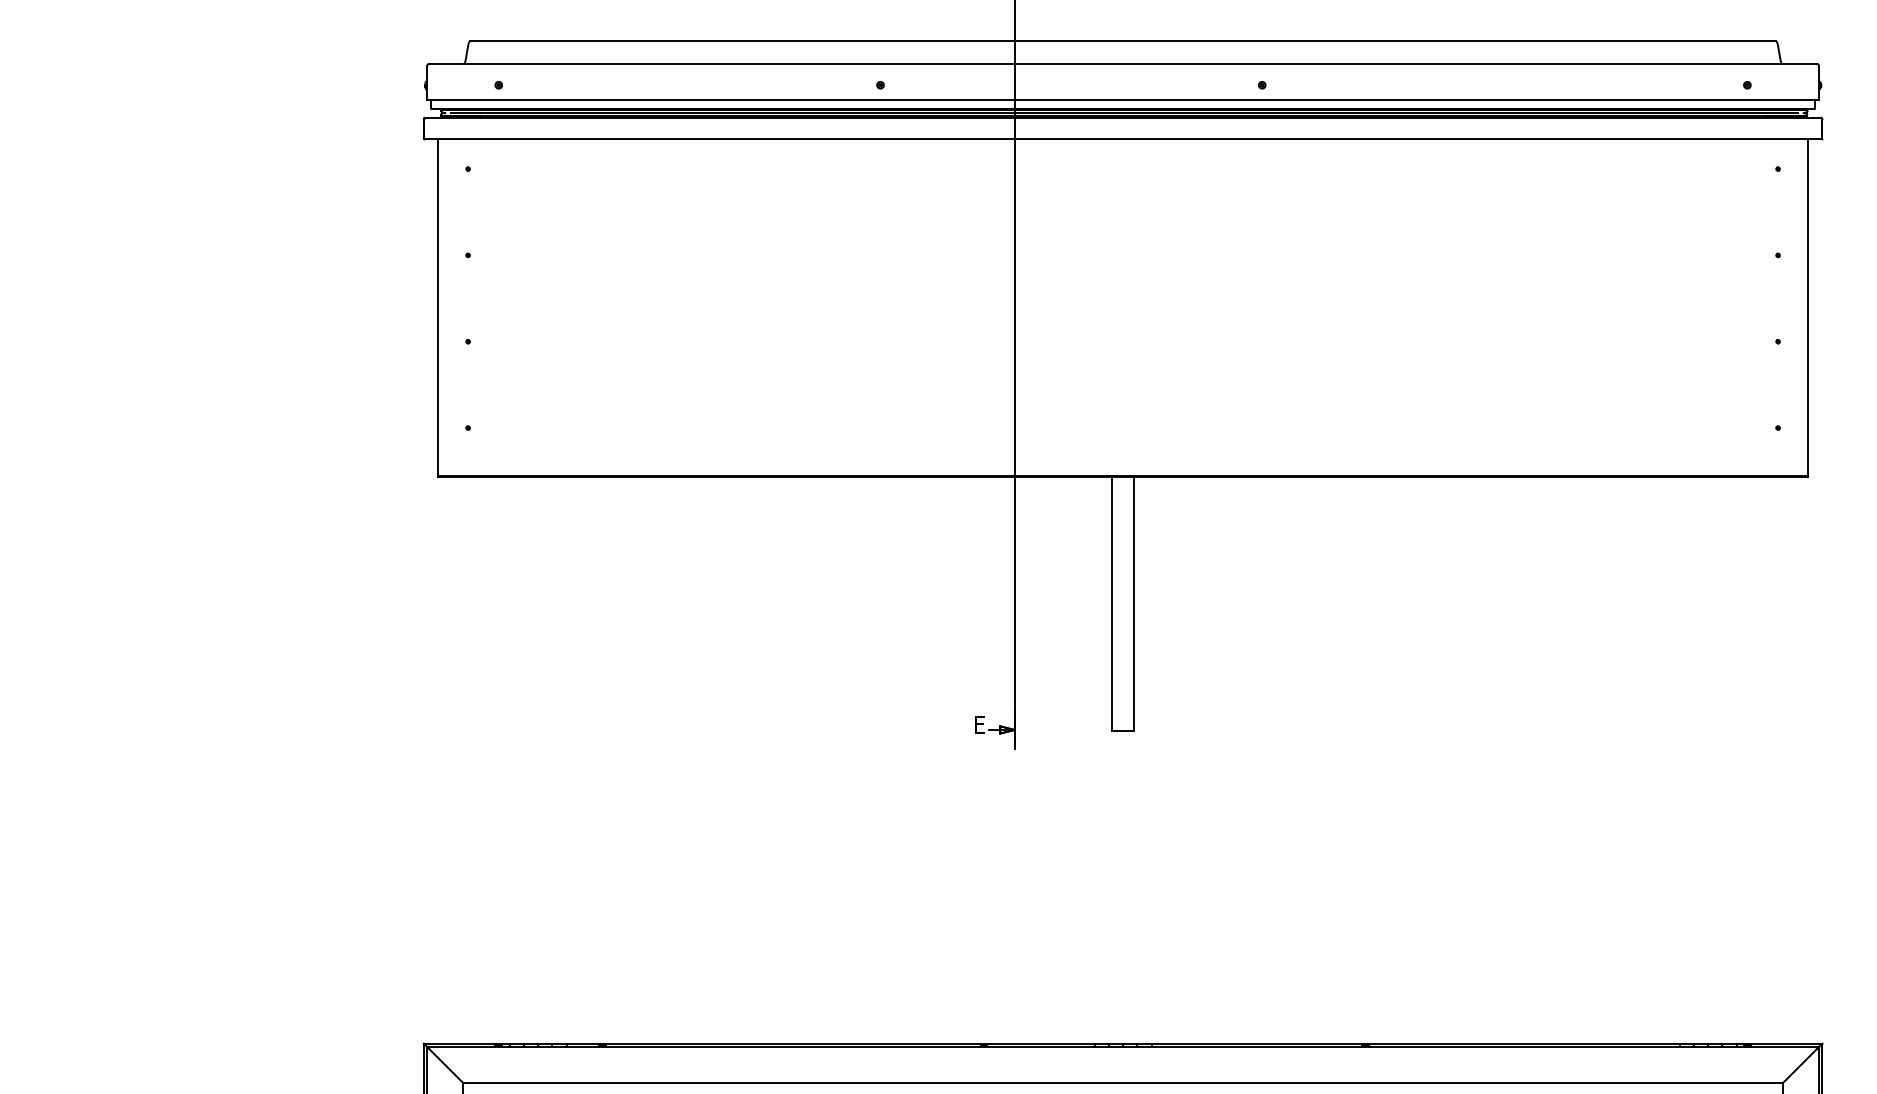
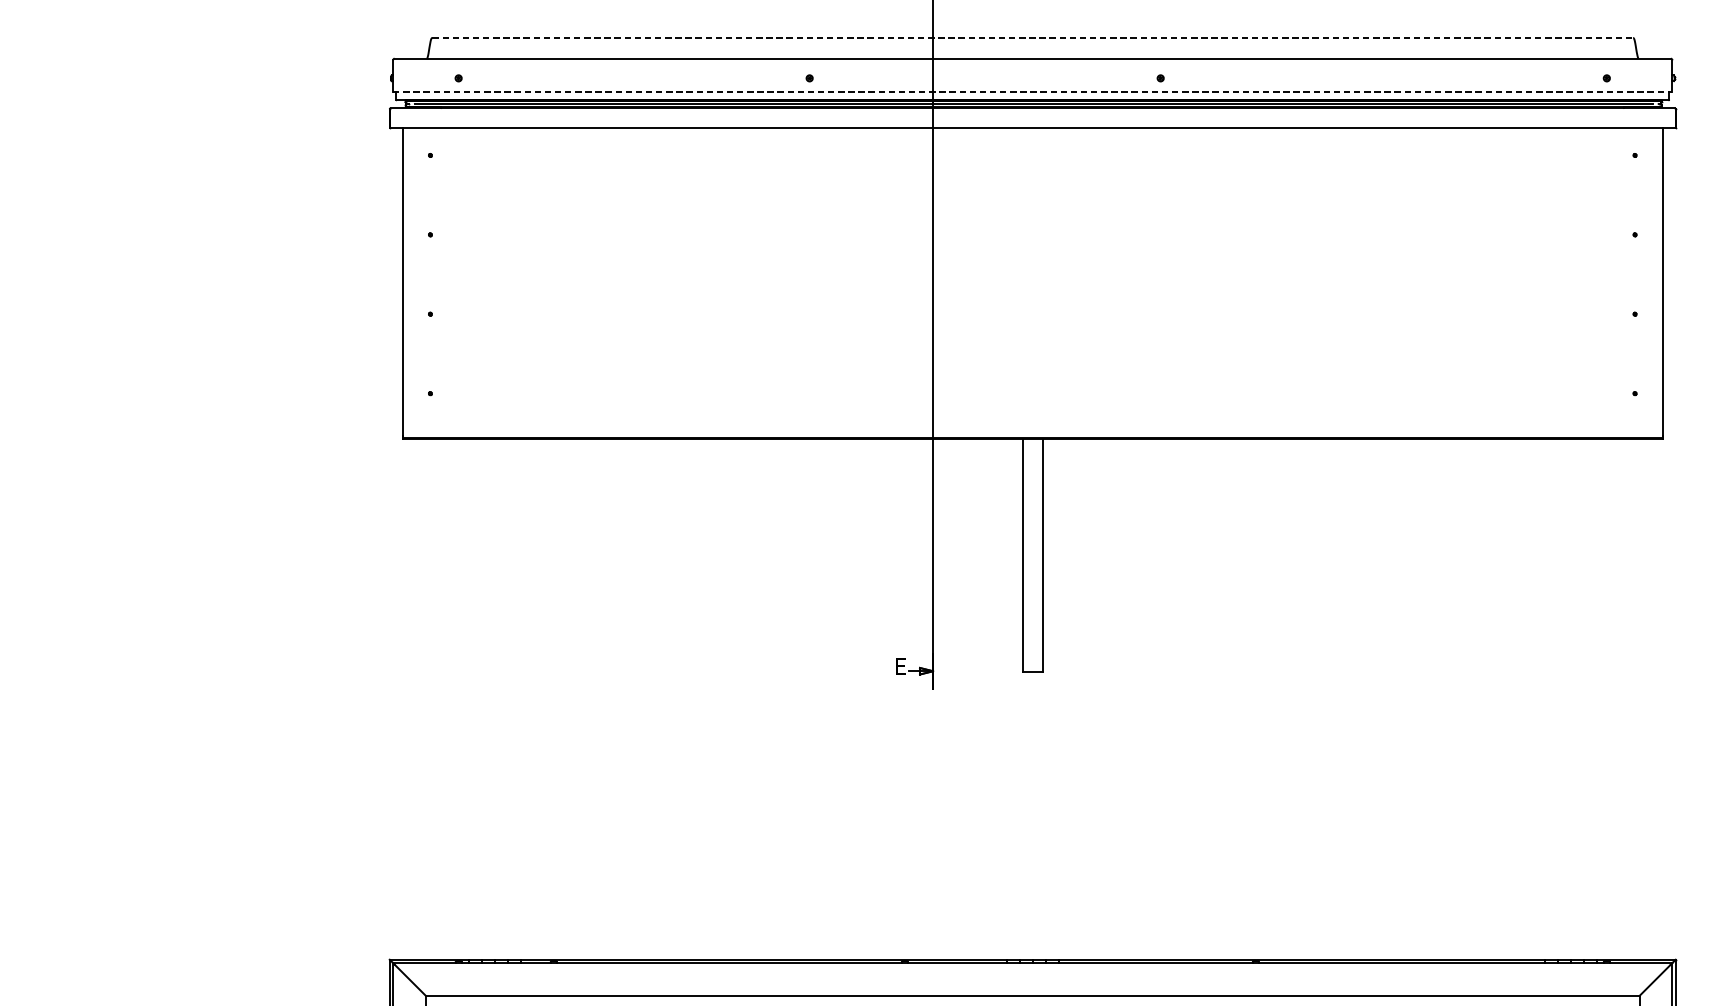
line: (1123, 41) -> (1033, 38), solid -> dashed
line: (1123, 99) -> (1033, 91), solid -> dashed

